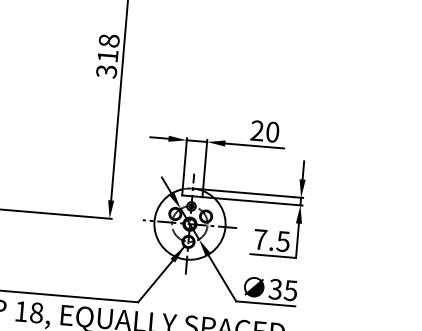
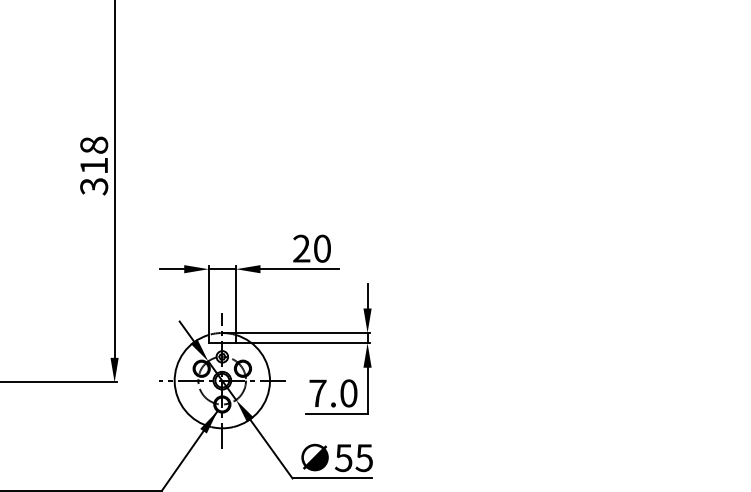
text: (283, 241) -> (348, 393), 7.5 -> 7.0
text: (275, 288) -> (343, 457), 35 -> 55

